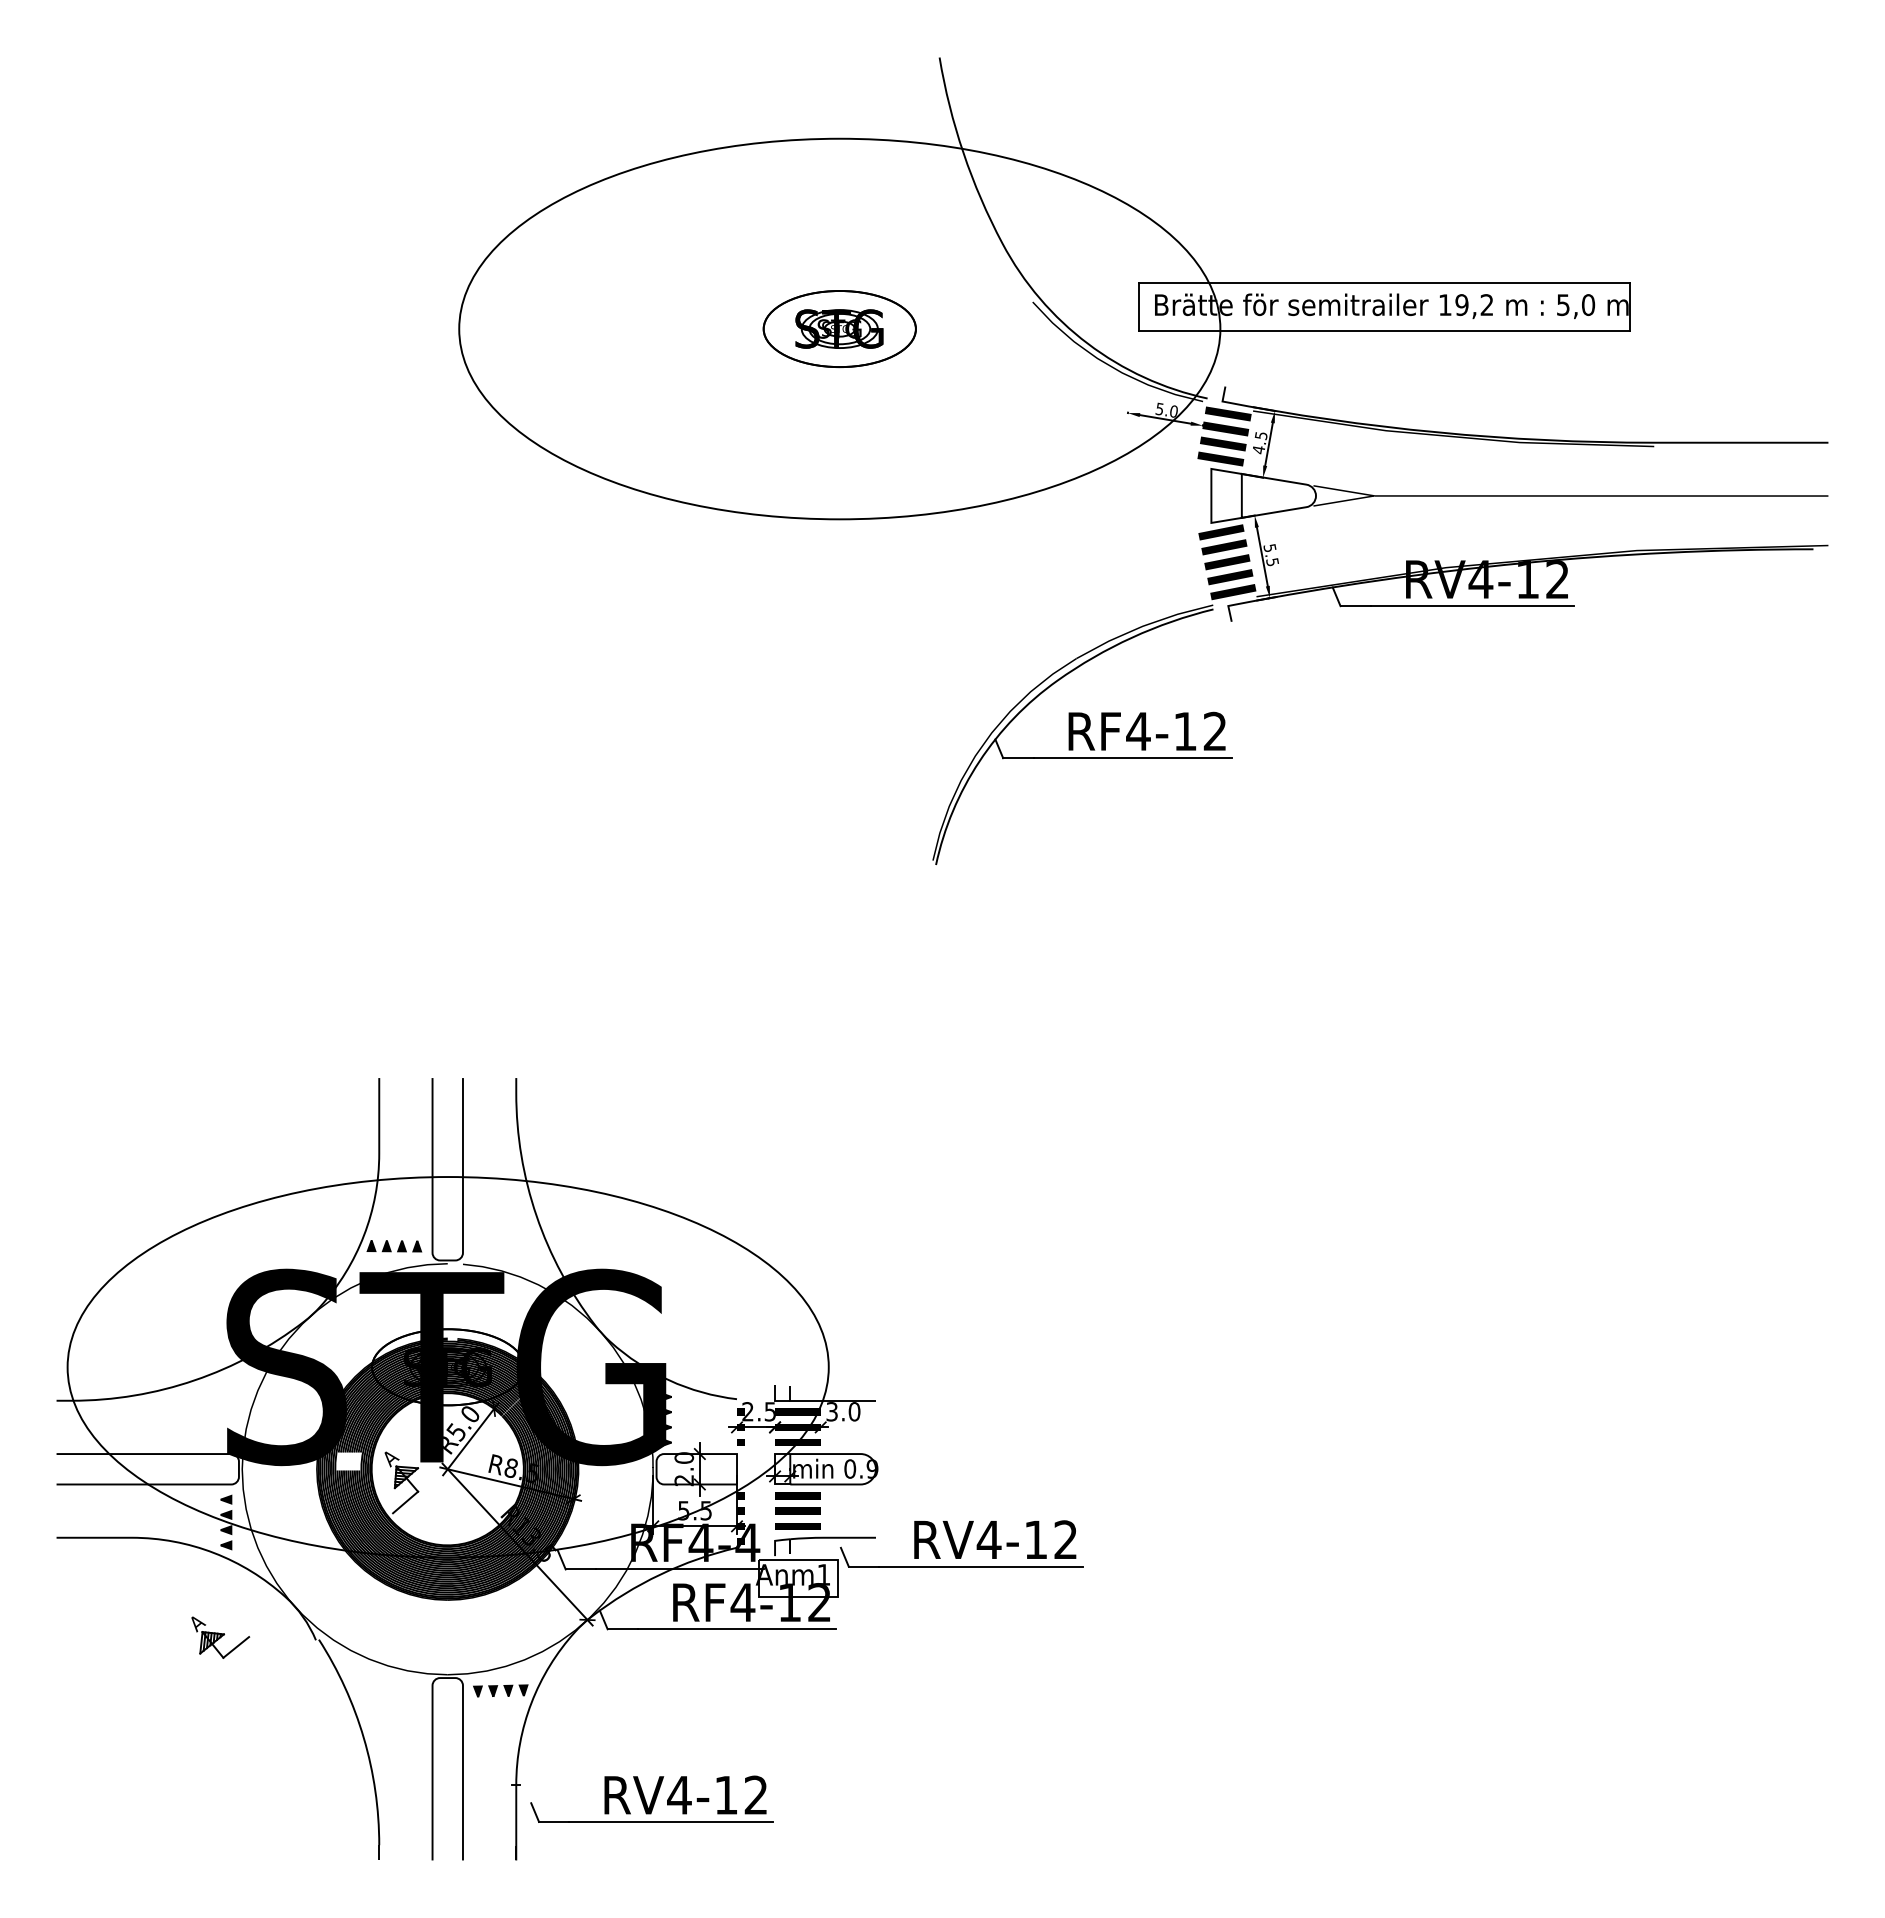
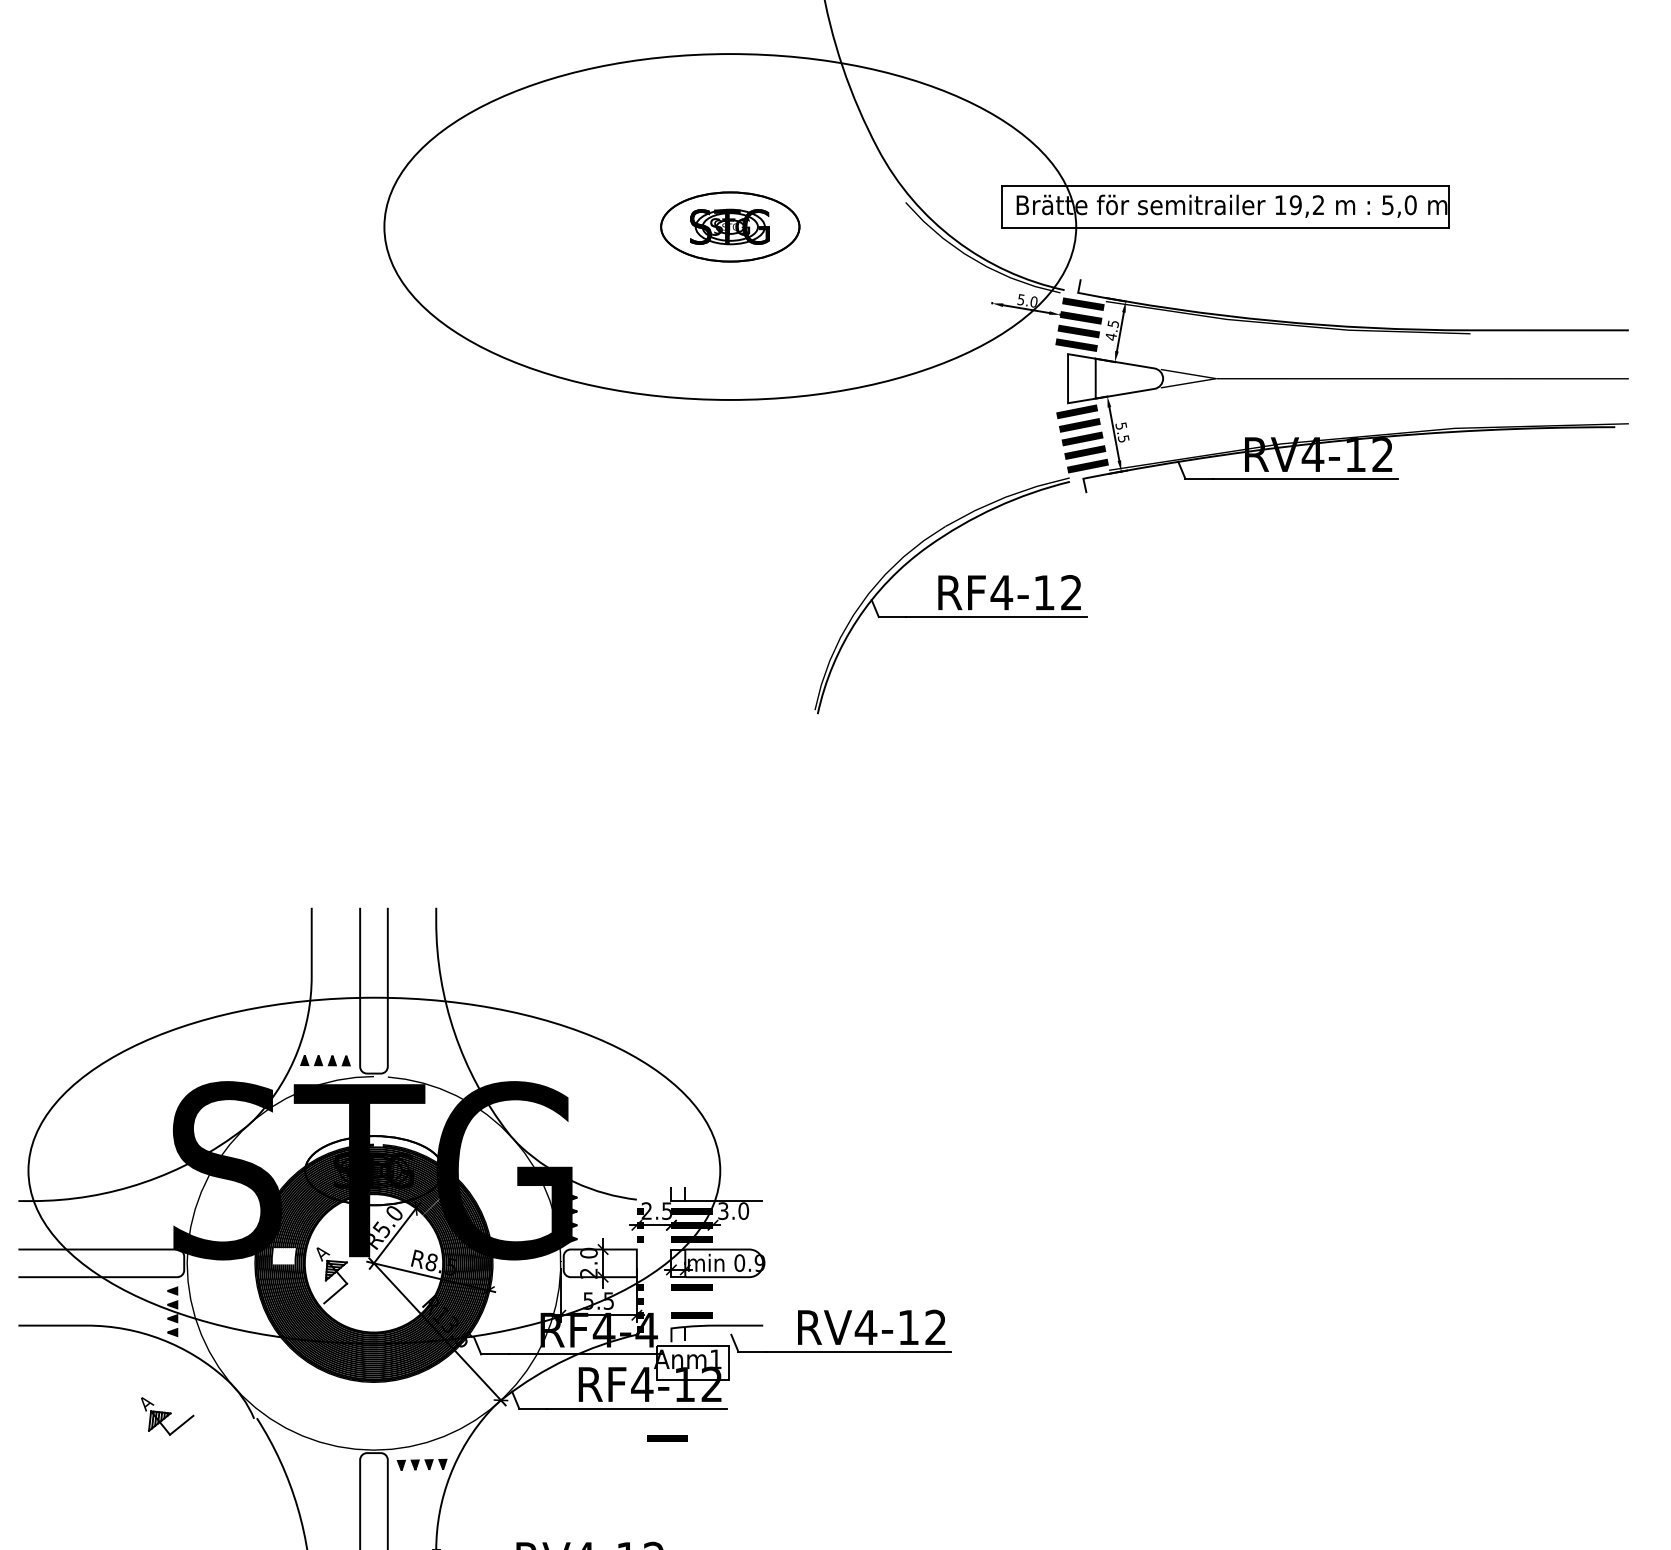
line: (797, 1510) -> (667, 1438), moved

